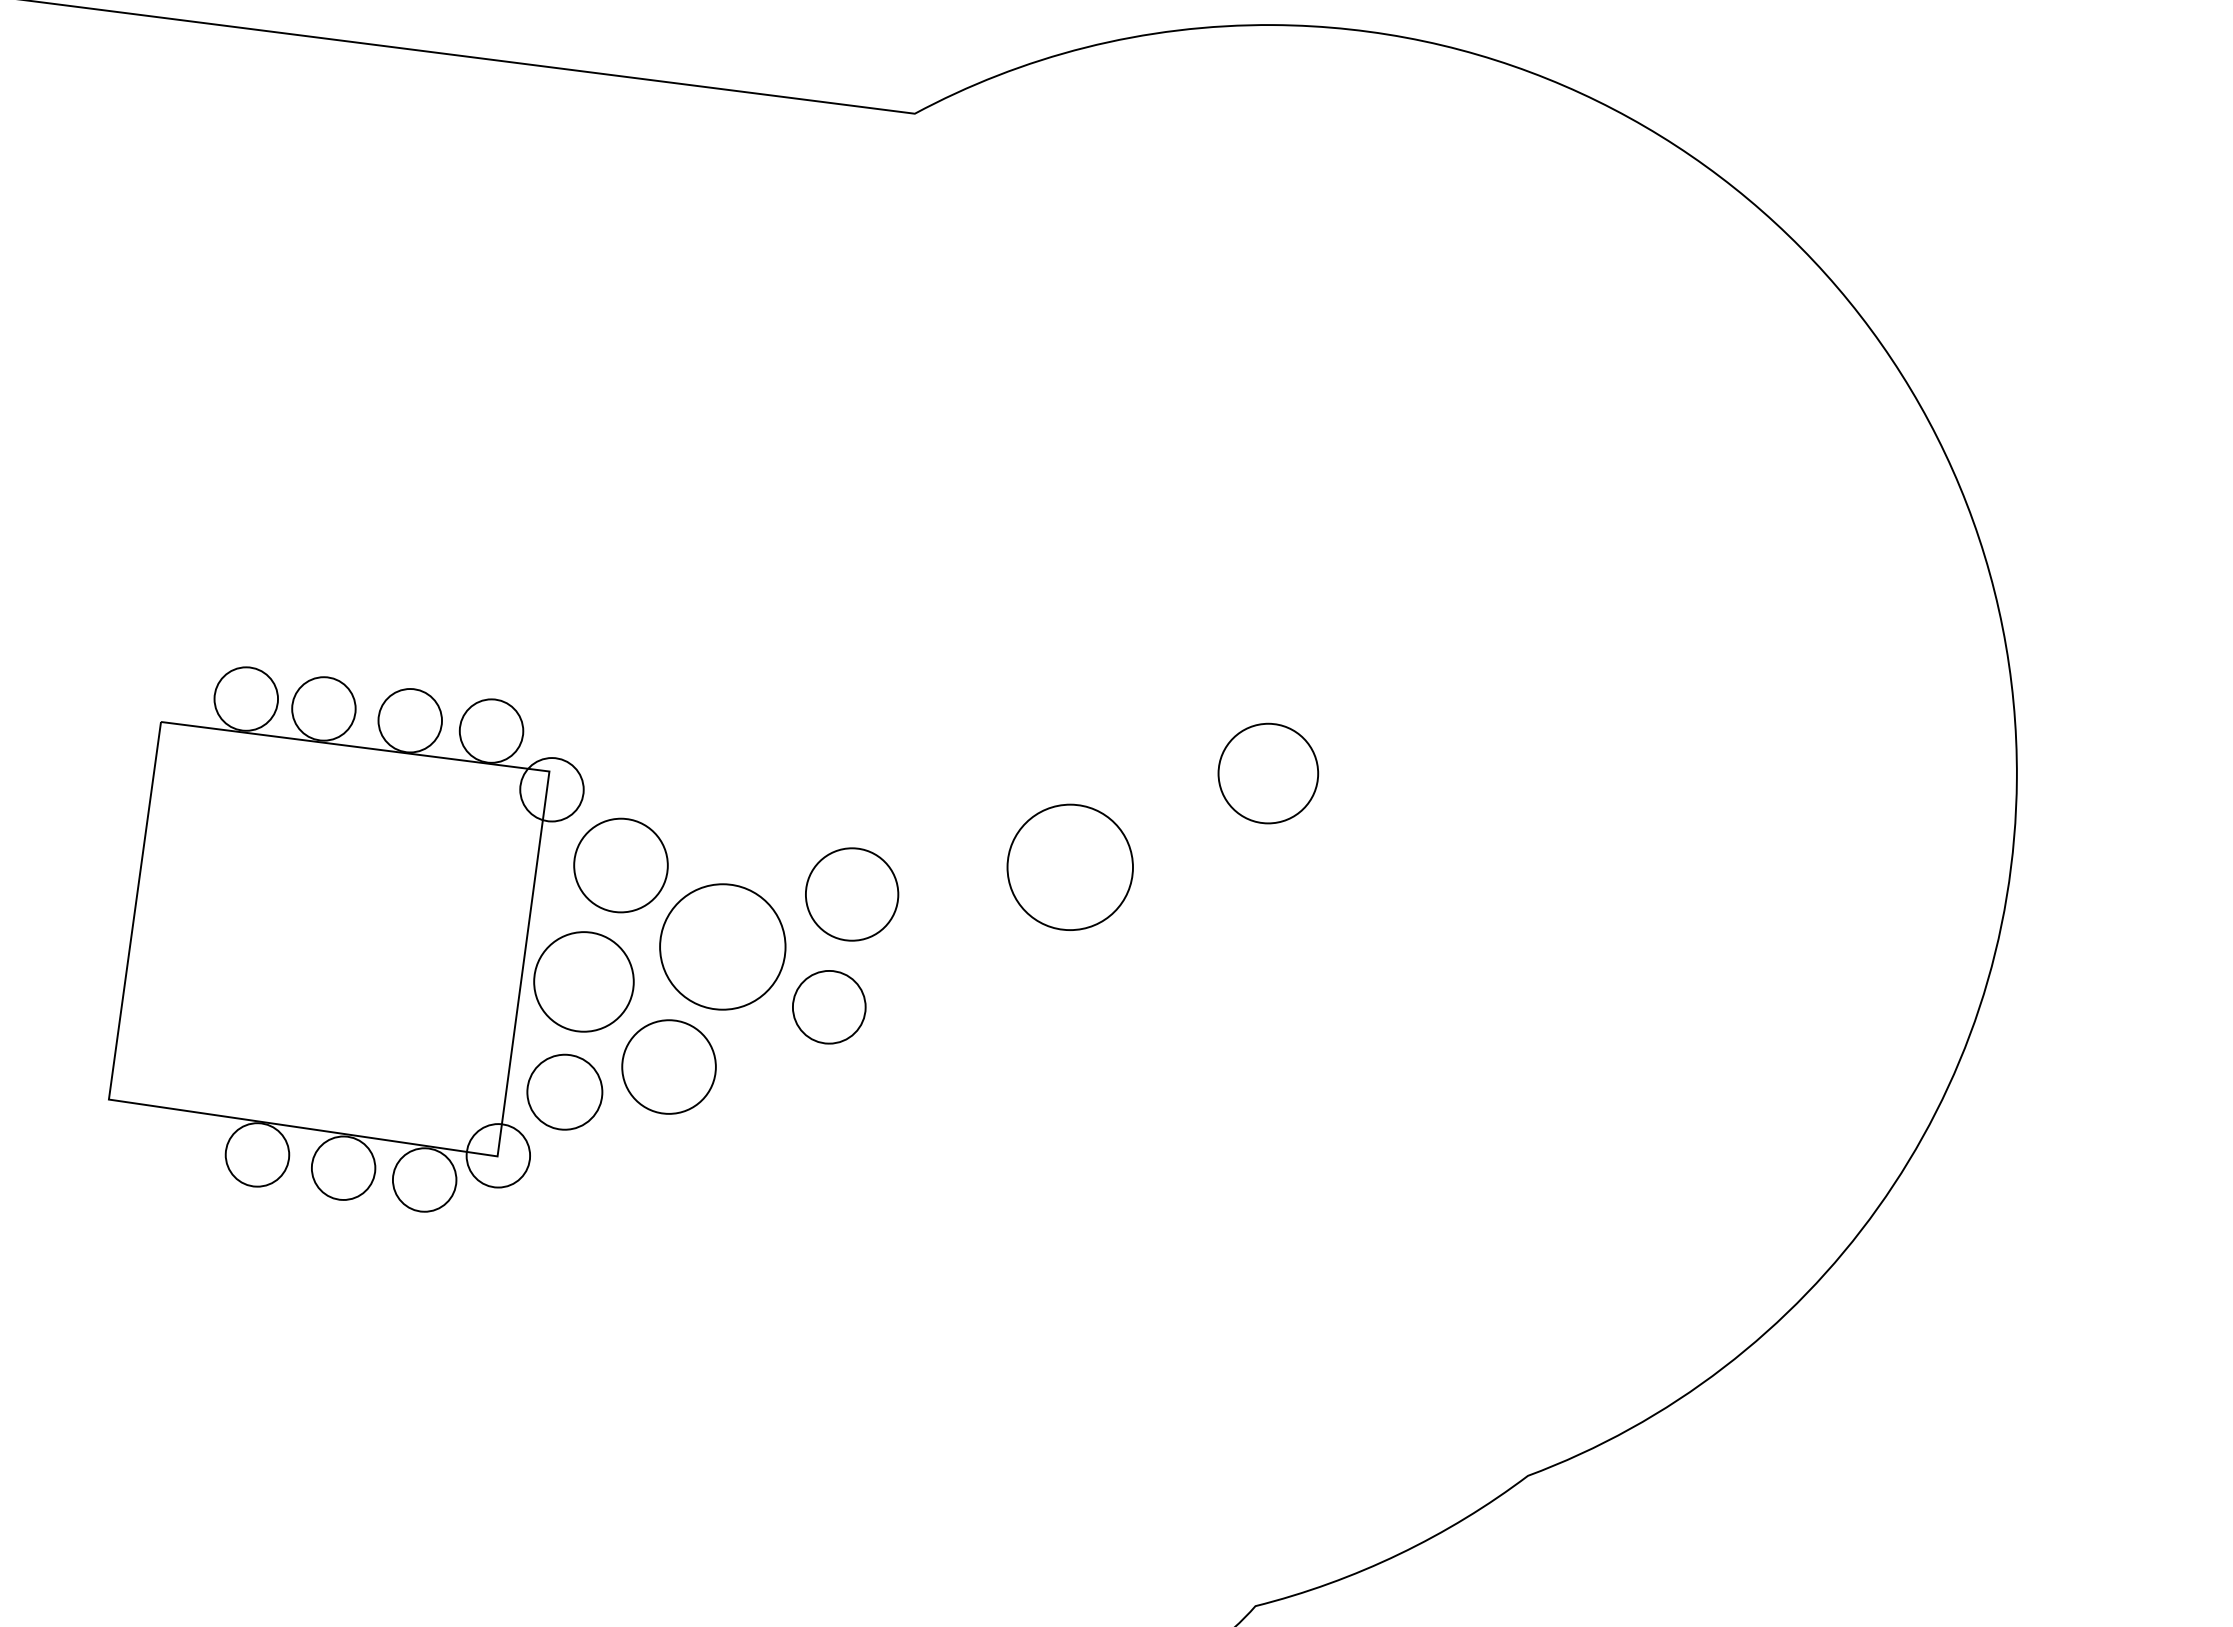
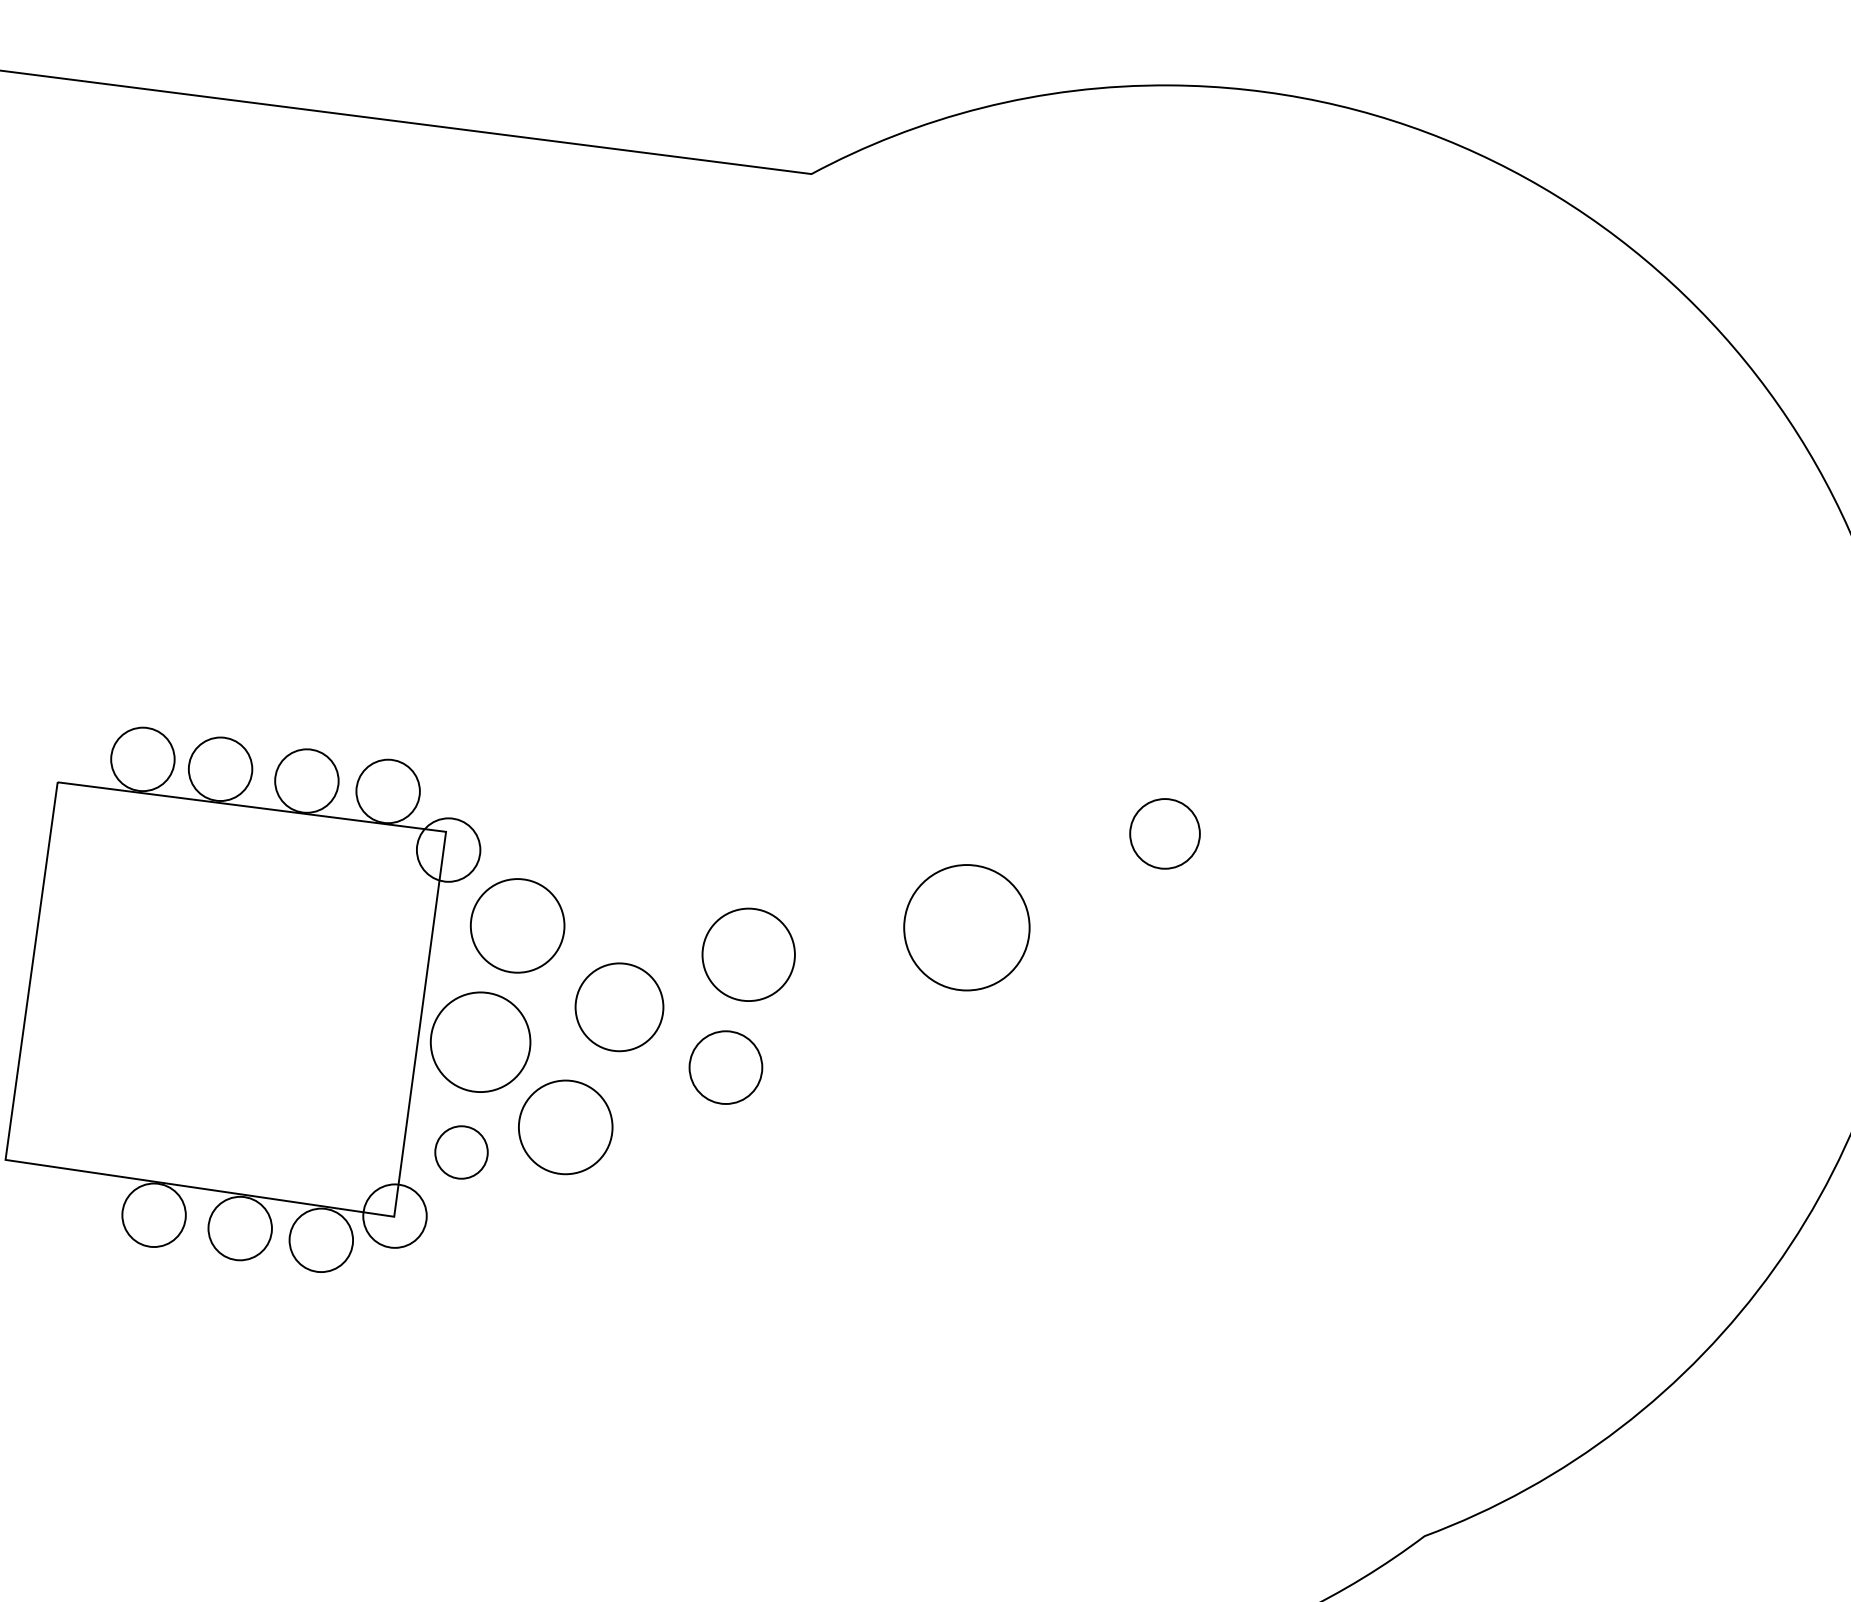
part: (1268, 773) -> (1165, 833), size x0.7
part: (722, 946) -> (619, 1006), size x0.7
part: (564, 1091) -> (461, 1151), size x0.7

